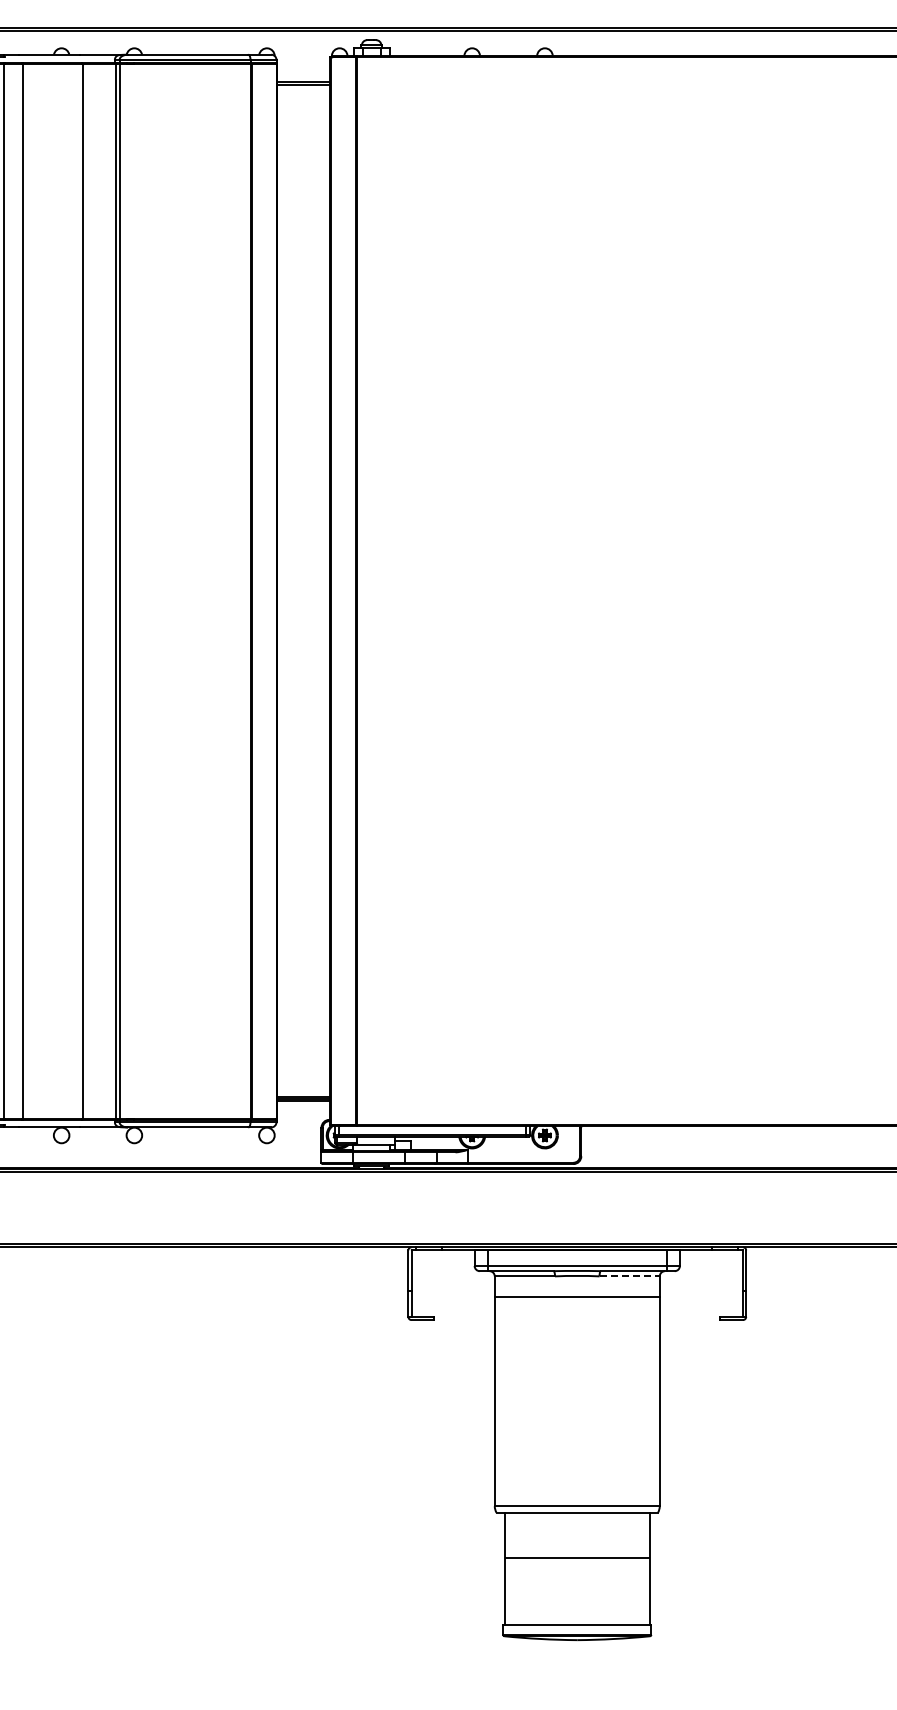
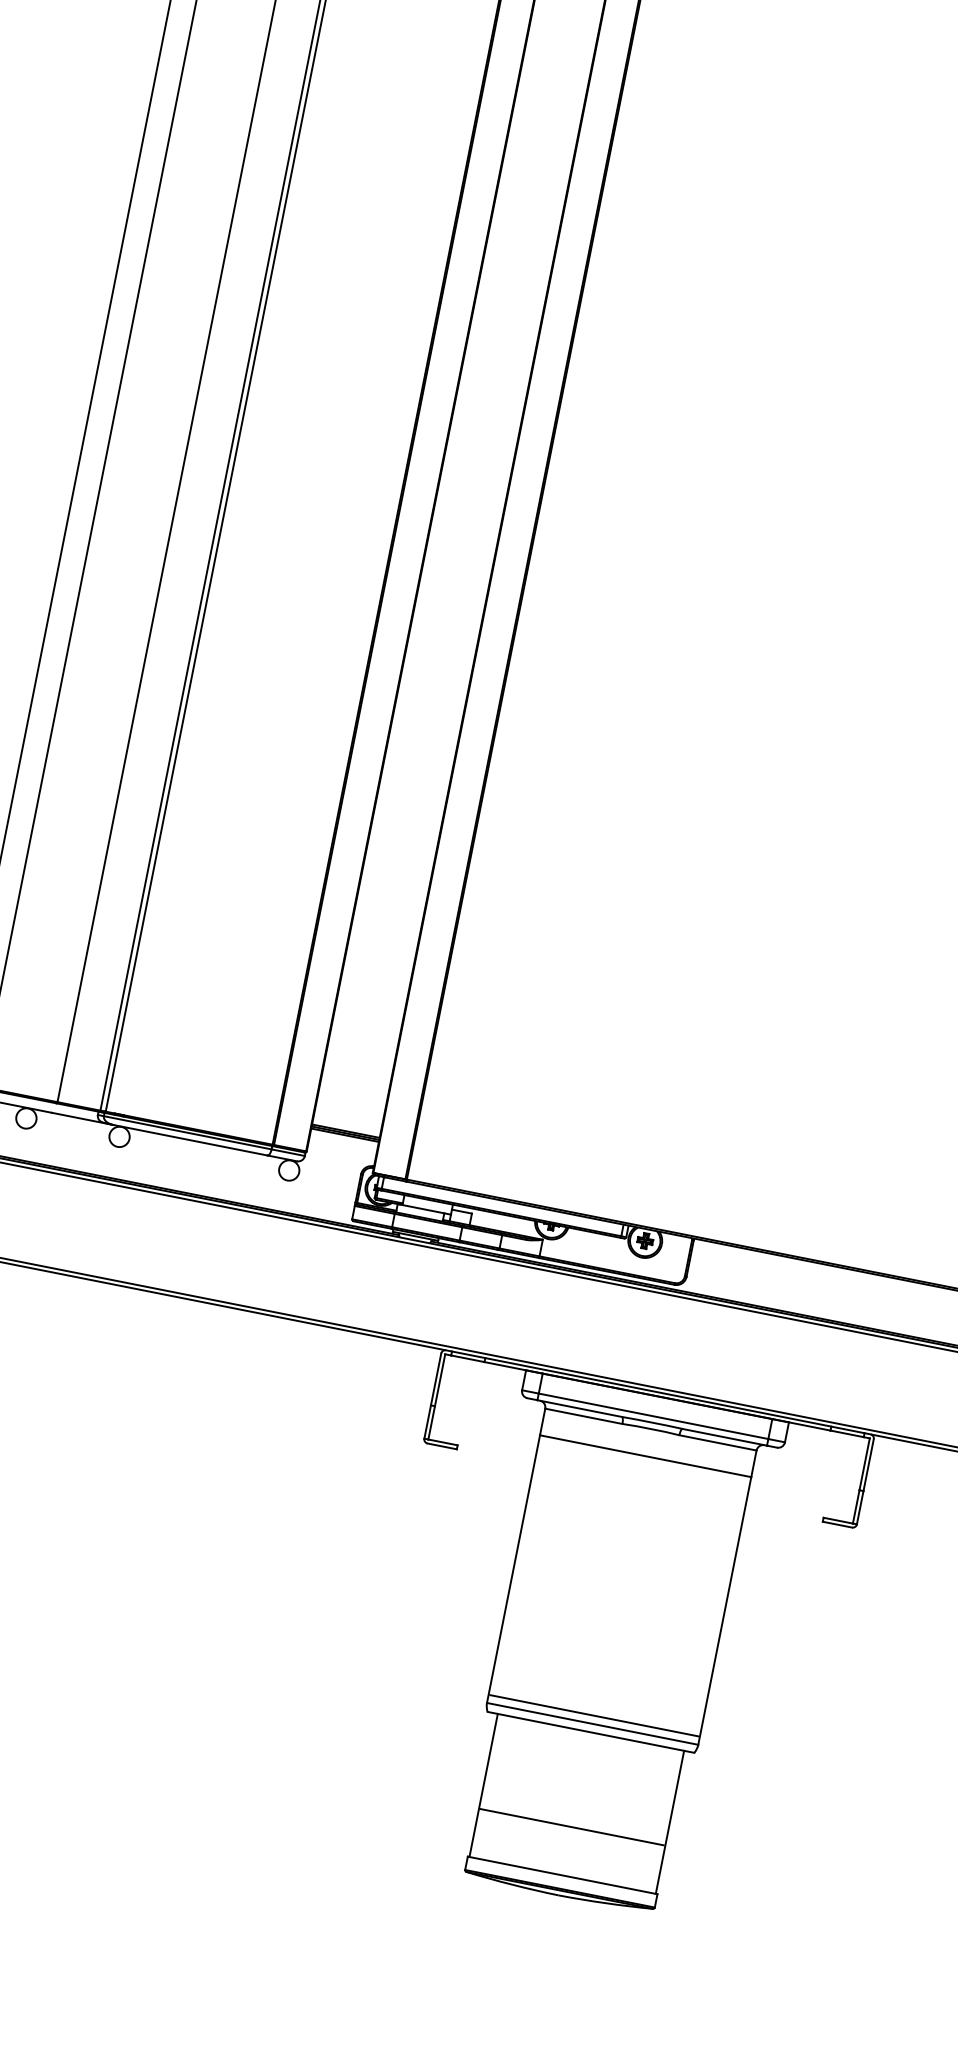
line: (630, 1276) -> (719, 1443), dashed -> solid
line: (577, 1499) -> (594, 1715), added
line: (576, 1557) -> (571, 1826), moved

